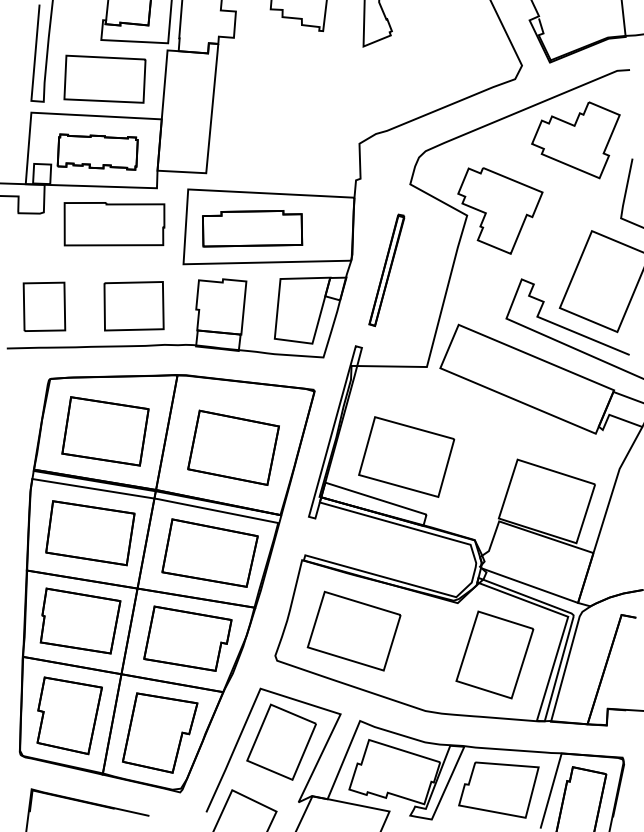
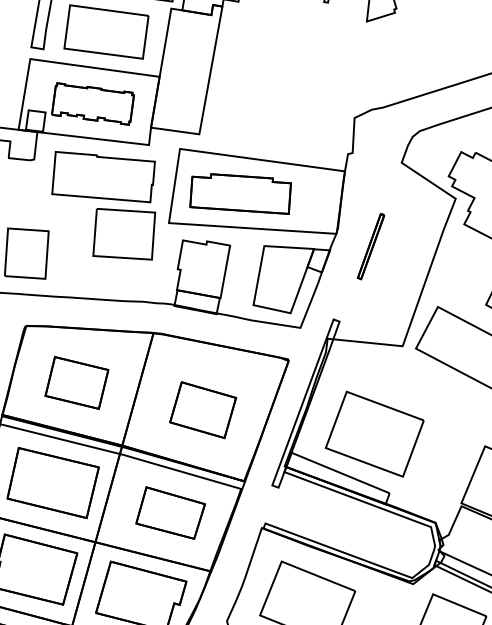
part: (386, 270) -> (370, 246), size x0.6
part: (133, 306) -> (123, 234), moved
part: (105, 431) -> (76, 383), size x0.7
part: (233, 447) -> (203, 409), size x0.7
part: (209, 552) -> (170, 512), size x0.7

